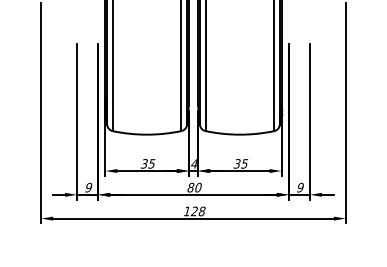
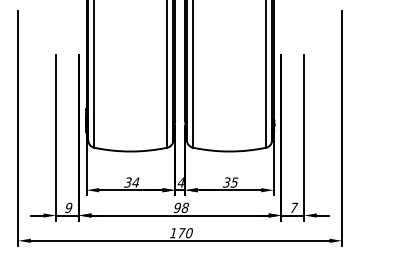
text: (151, 163) -> (135, 182), 35 -> 34
text: (194, 187) -> (181, 207), 80 -> 98
text: (300, 187) -> (293, 207), 9 -> 7
text: (197, 211) -> (184, 233), 128 -> 170

